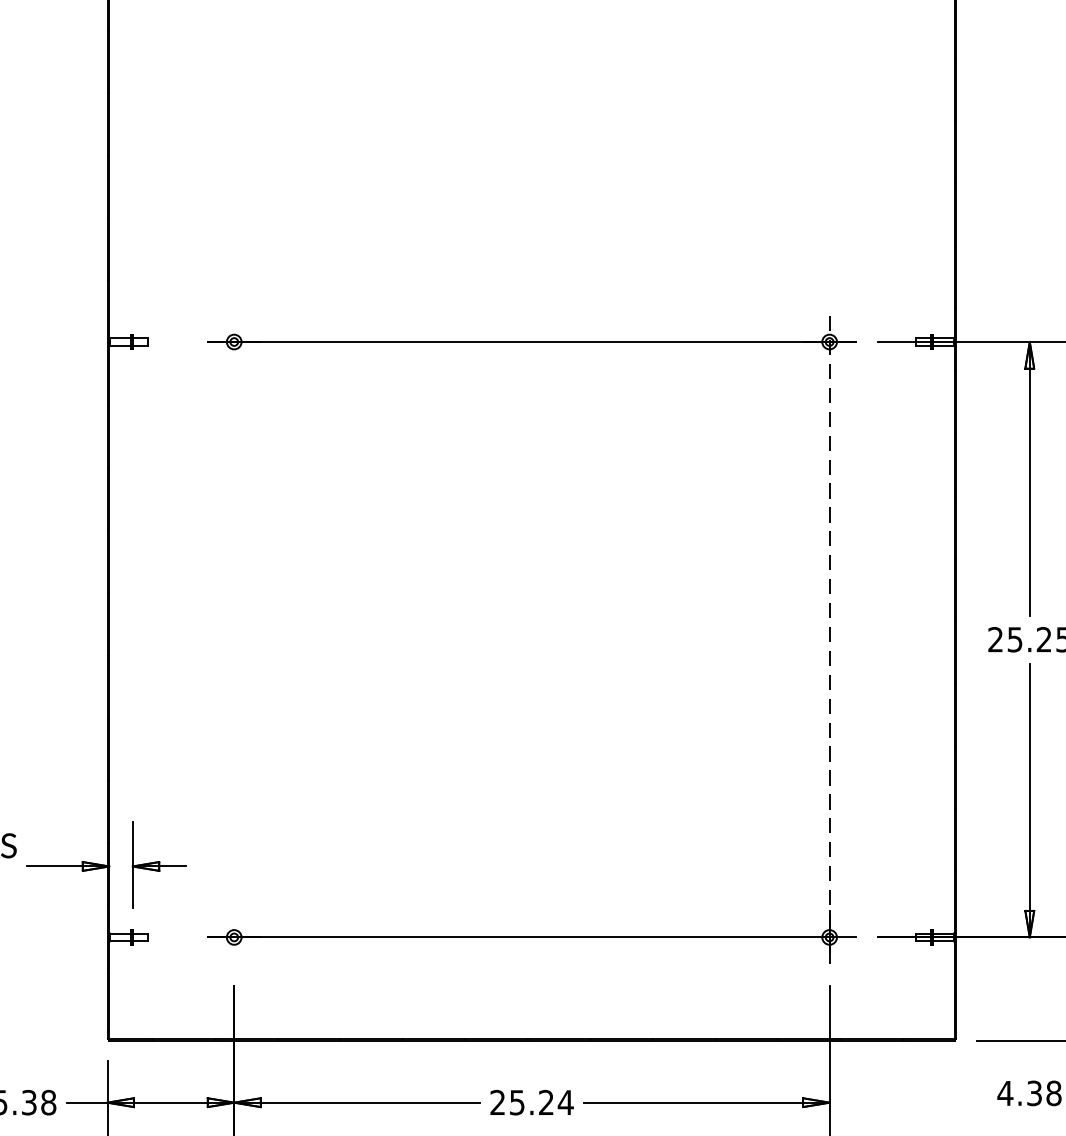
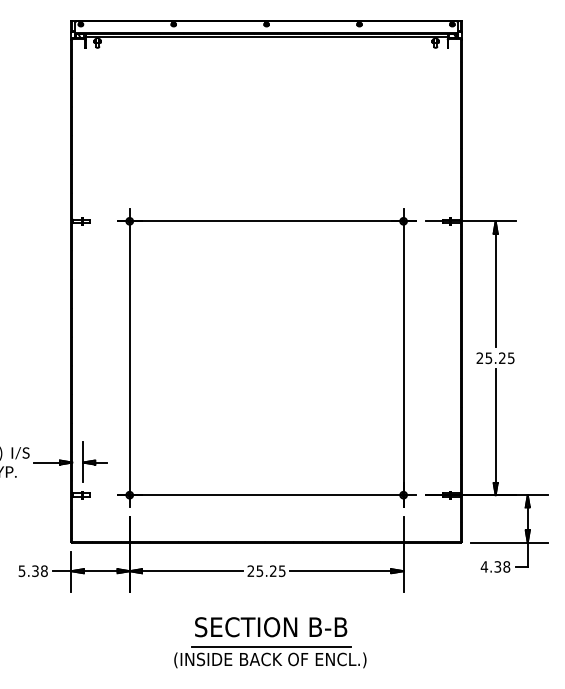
line: (233, 640) -> (129, 358), added
line: (829, 640) -> (403, 358), dashed -> solid
text: (564, 1103) -> (281, 571), 25.24 -> 25.25

